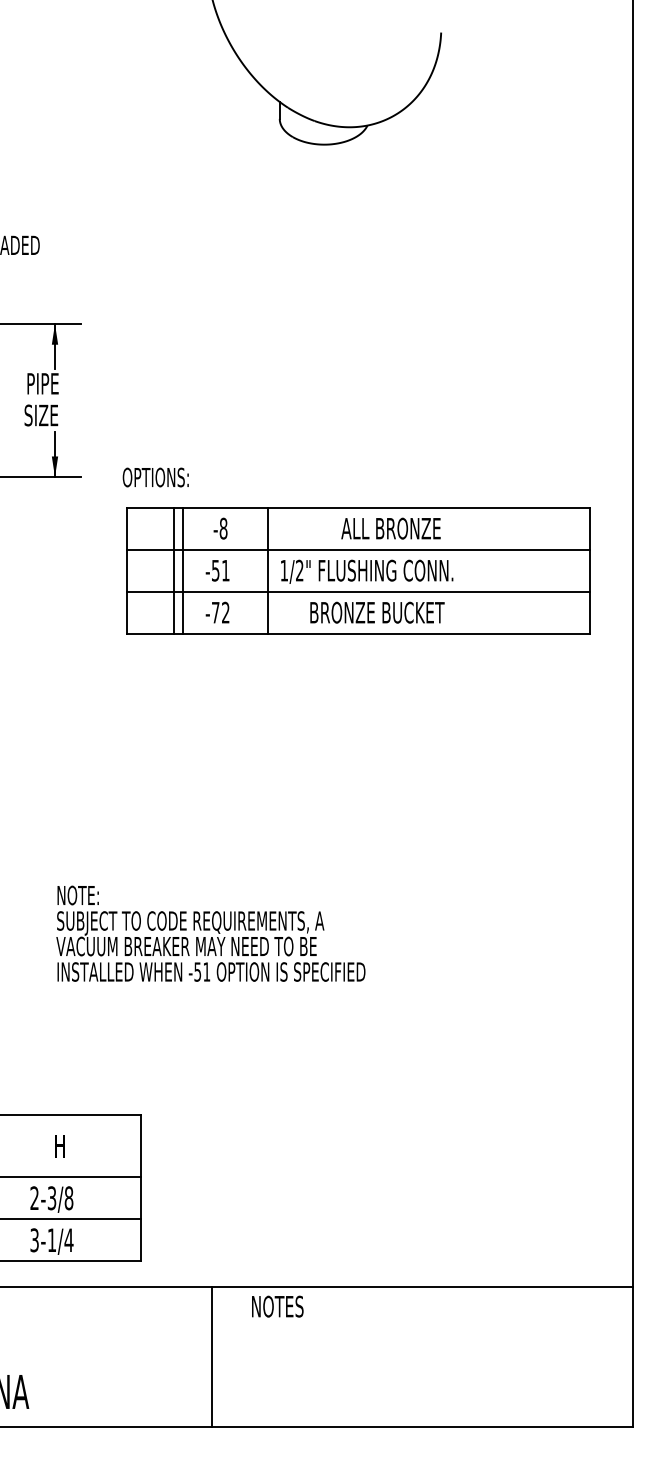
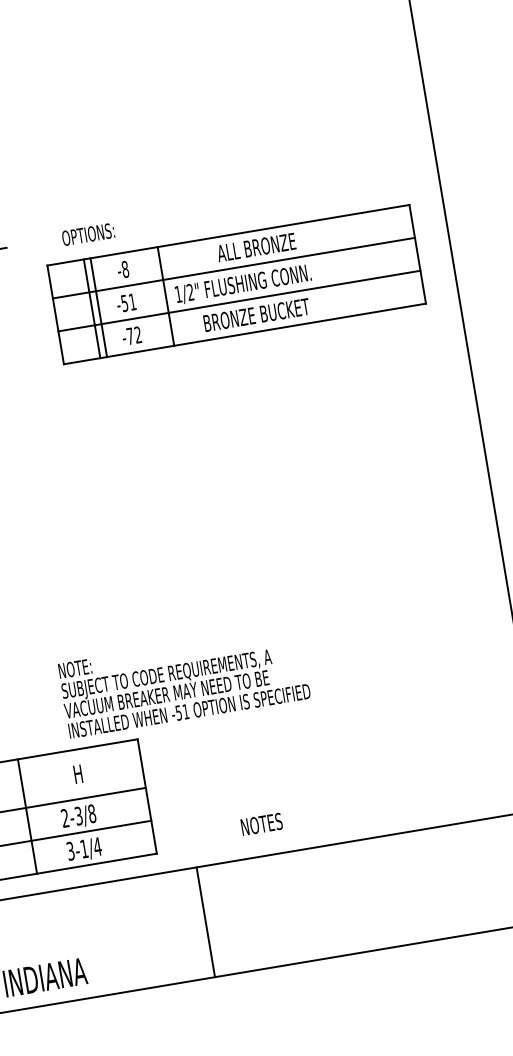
text: (155, 477) -> (88, 234), moved
text: (210, 933) -> (183, 681), moved
text: (277, 1306) -> (261, 824), moved
line: (211, 1356) -> (205, 922), moved

